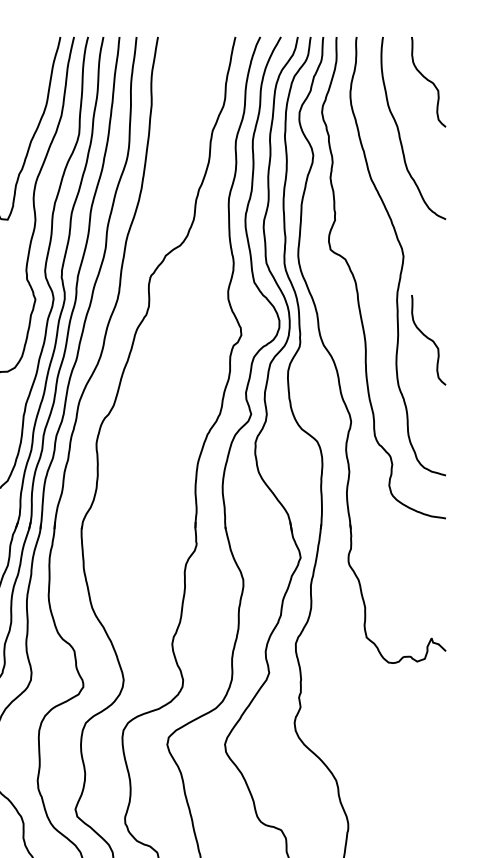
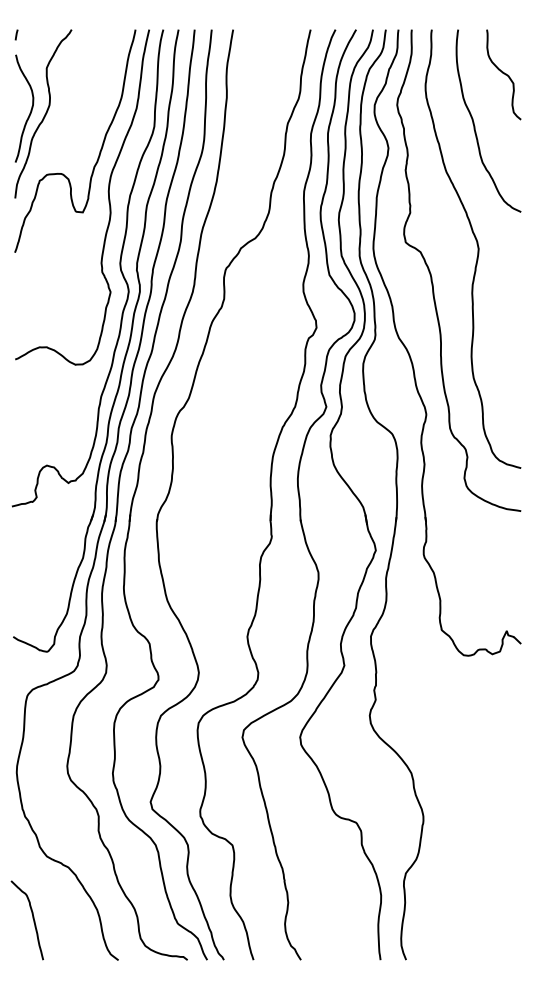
curve: (428, 339) -> (503, 332), removed

